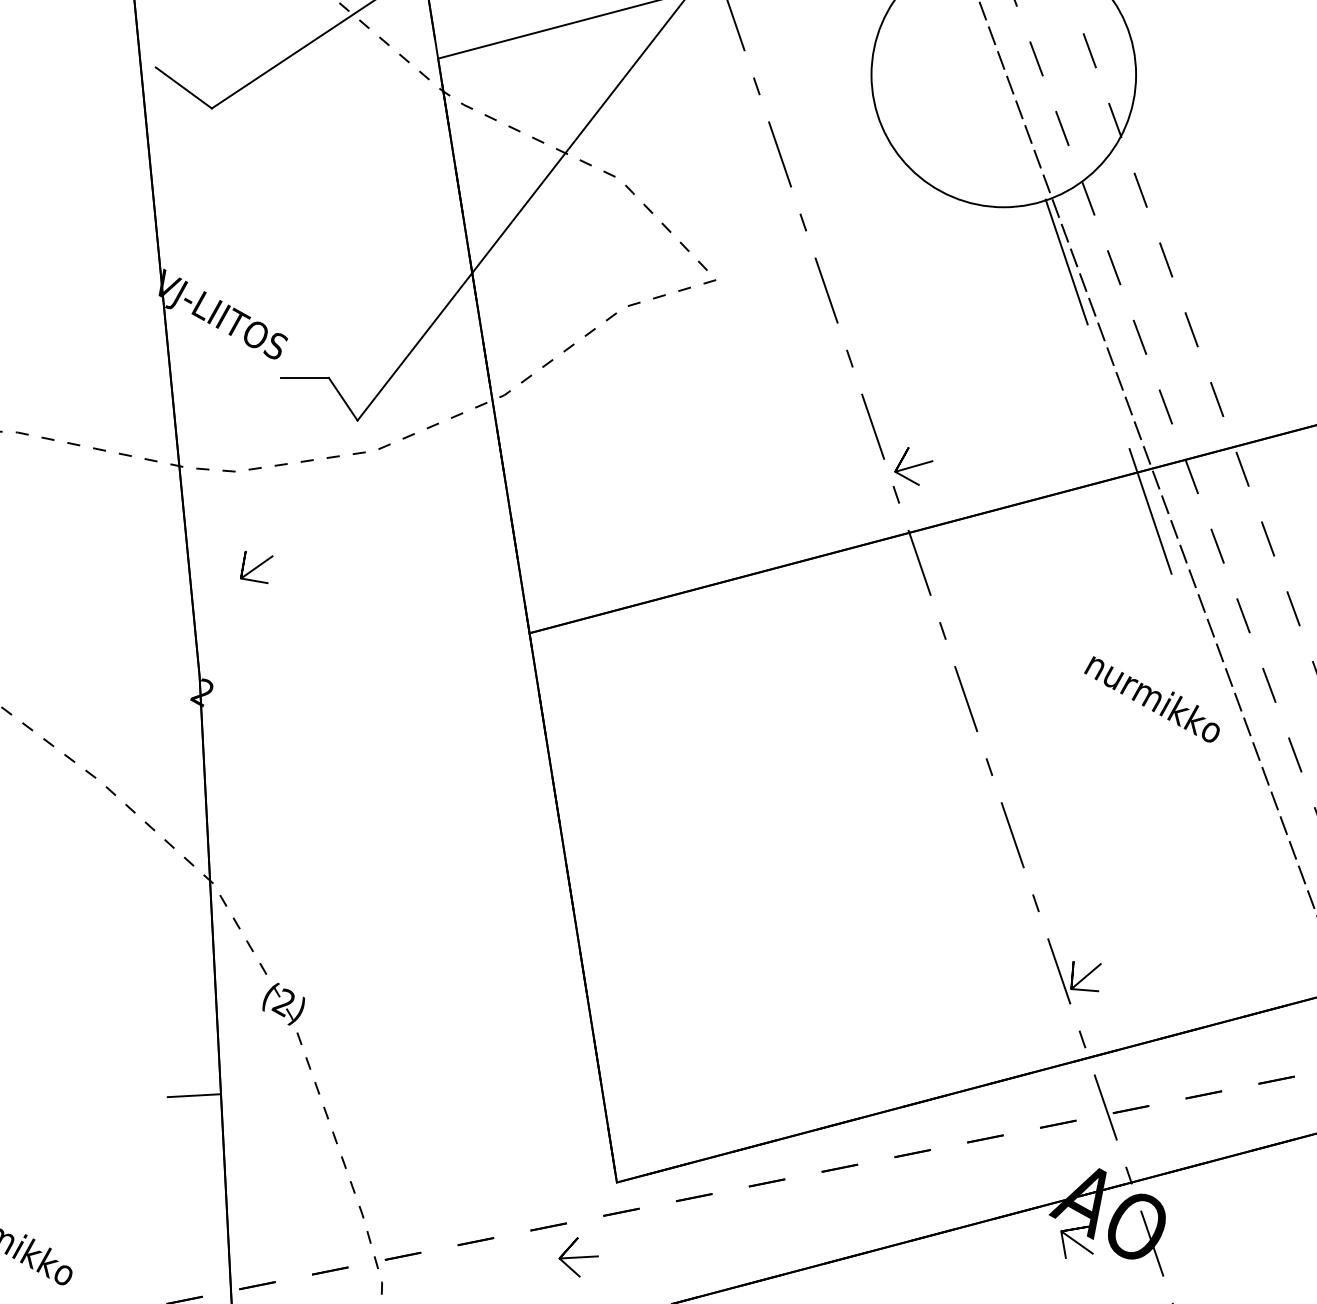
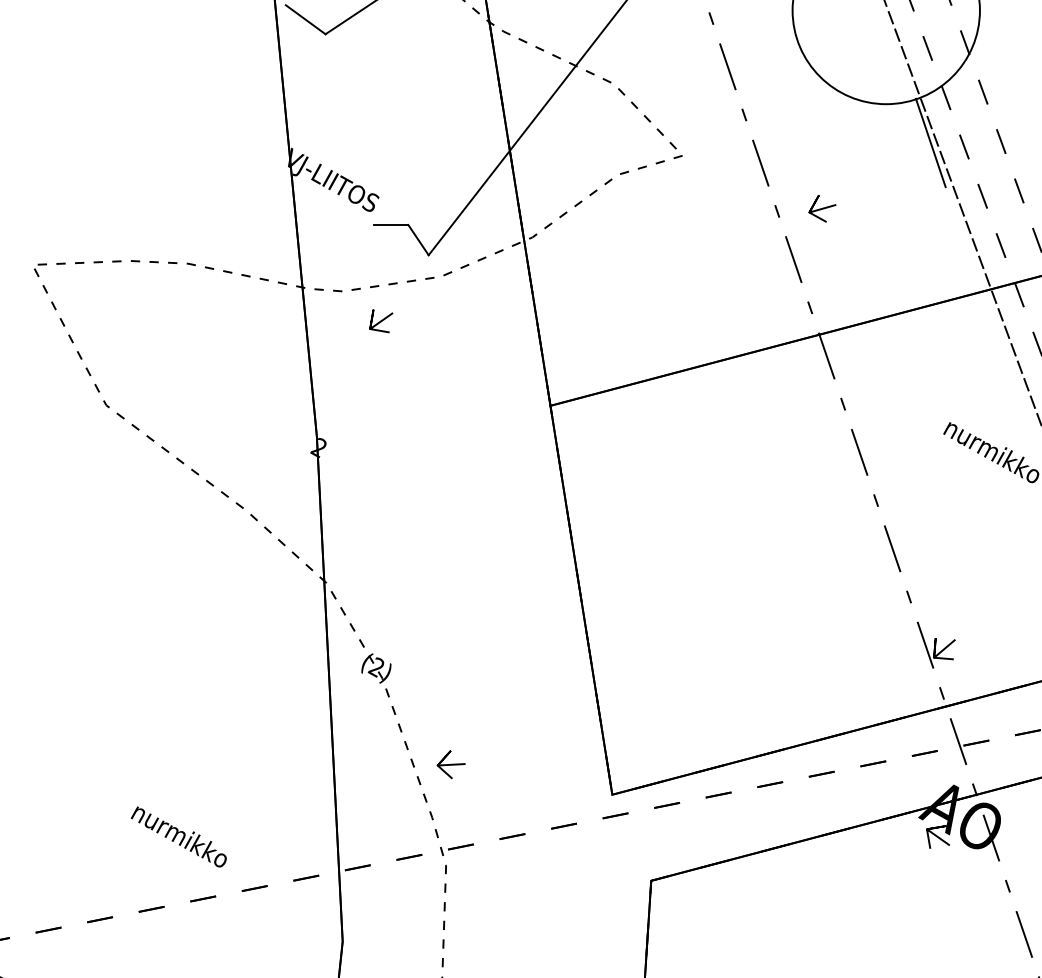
line: (913, 466) -> (822, 208), moved
line: (1150, 511) -> (990, 319), removed
line: (257, 567) -> (381, 321), moved
line: (193, 1096) -> (312, 733), removed
line: (577, 1257) -> (450, 764), moved

